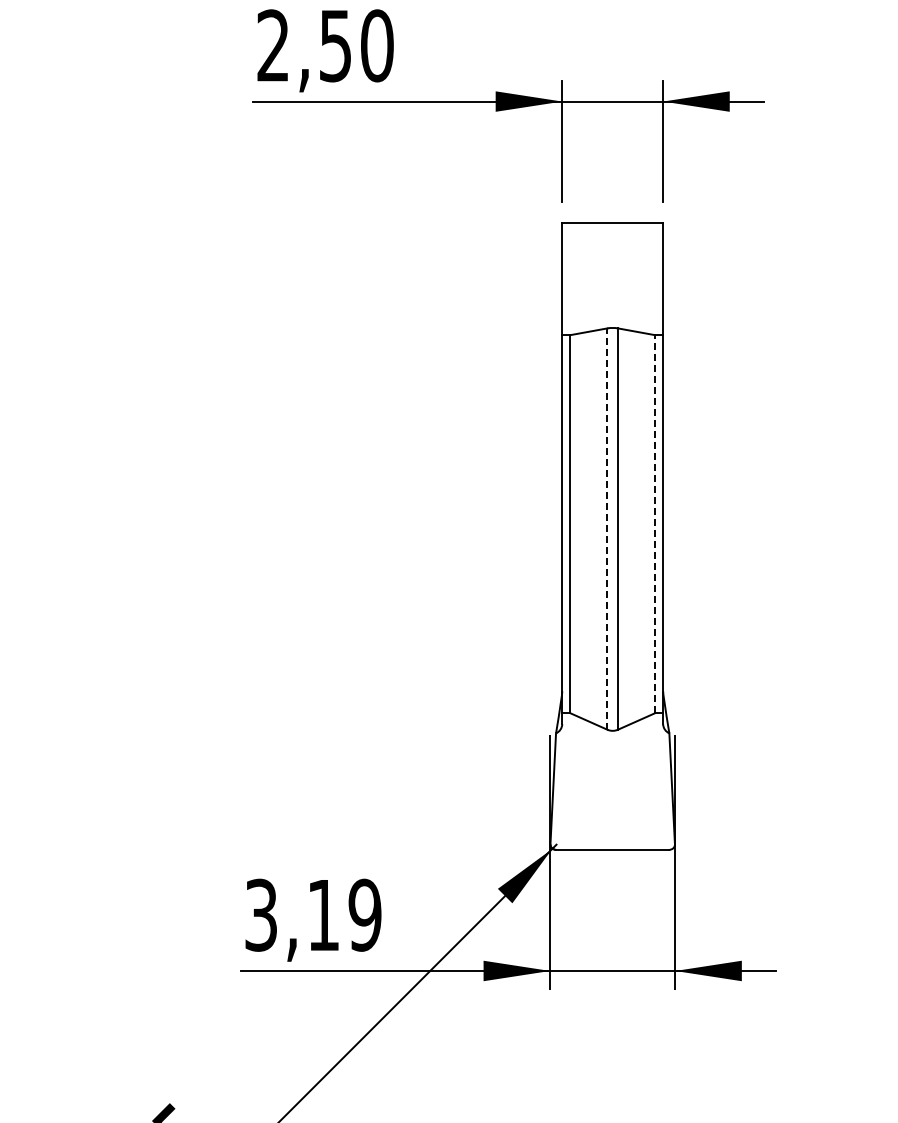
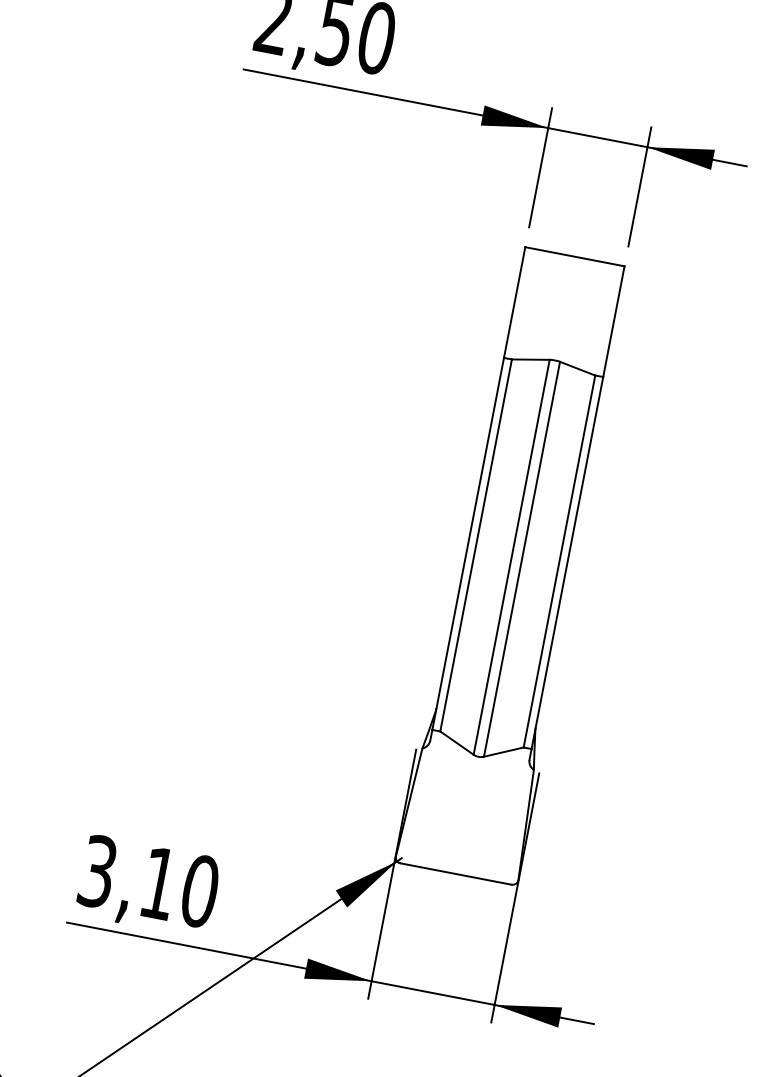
line: (655, 523) -> (560, 560), dashed -> solid
line: (607, 529) -> (511, 557), dashed -> solid
text: (364, 914) -> (199, 890), 3,19 -> 3,10

